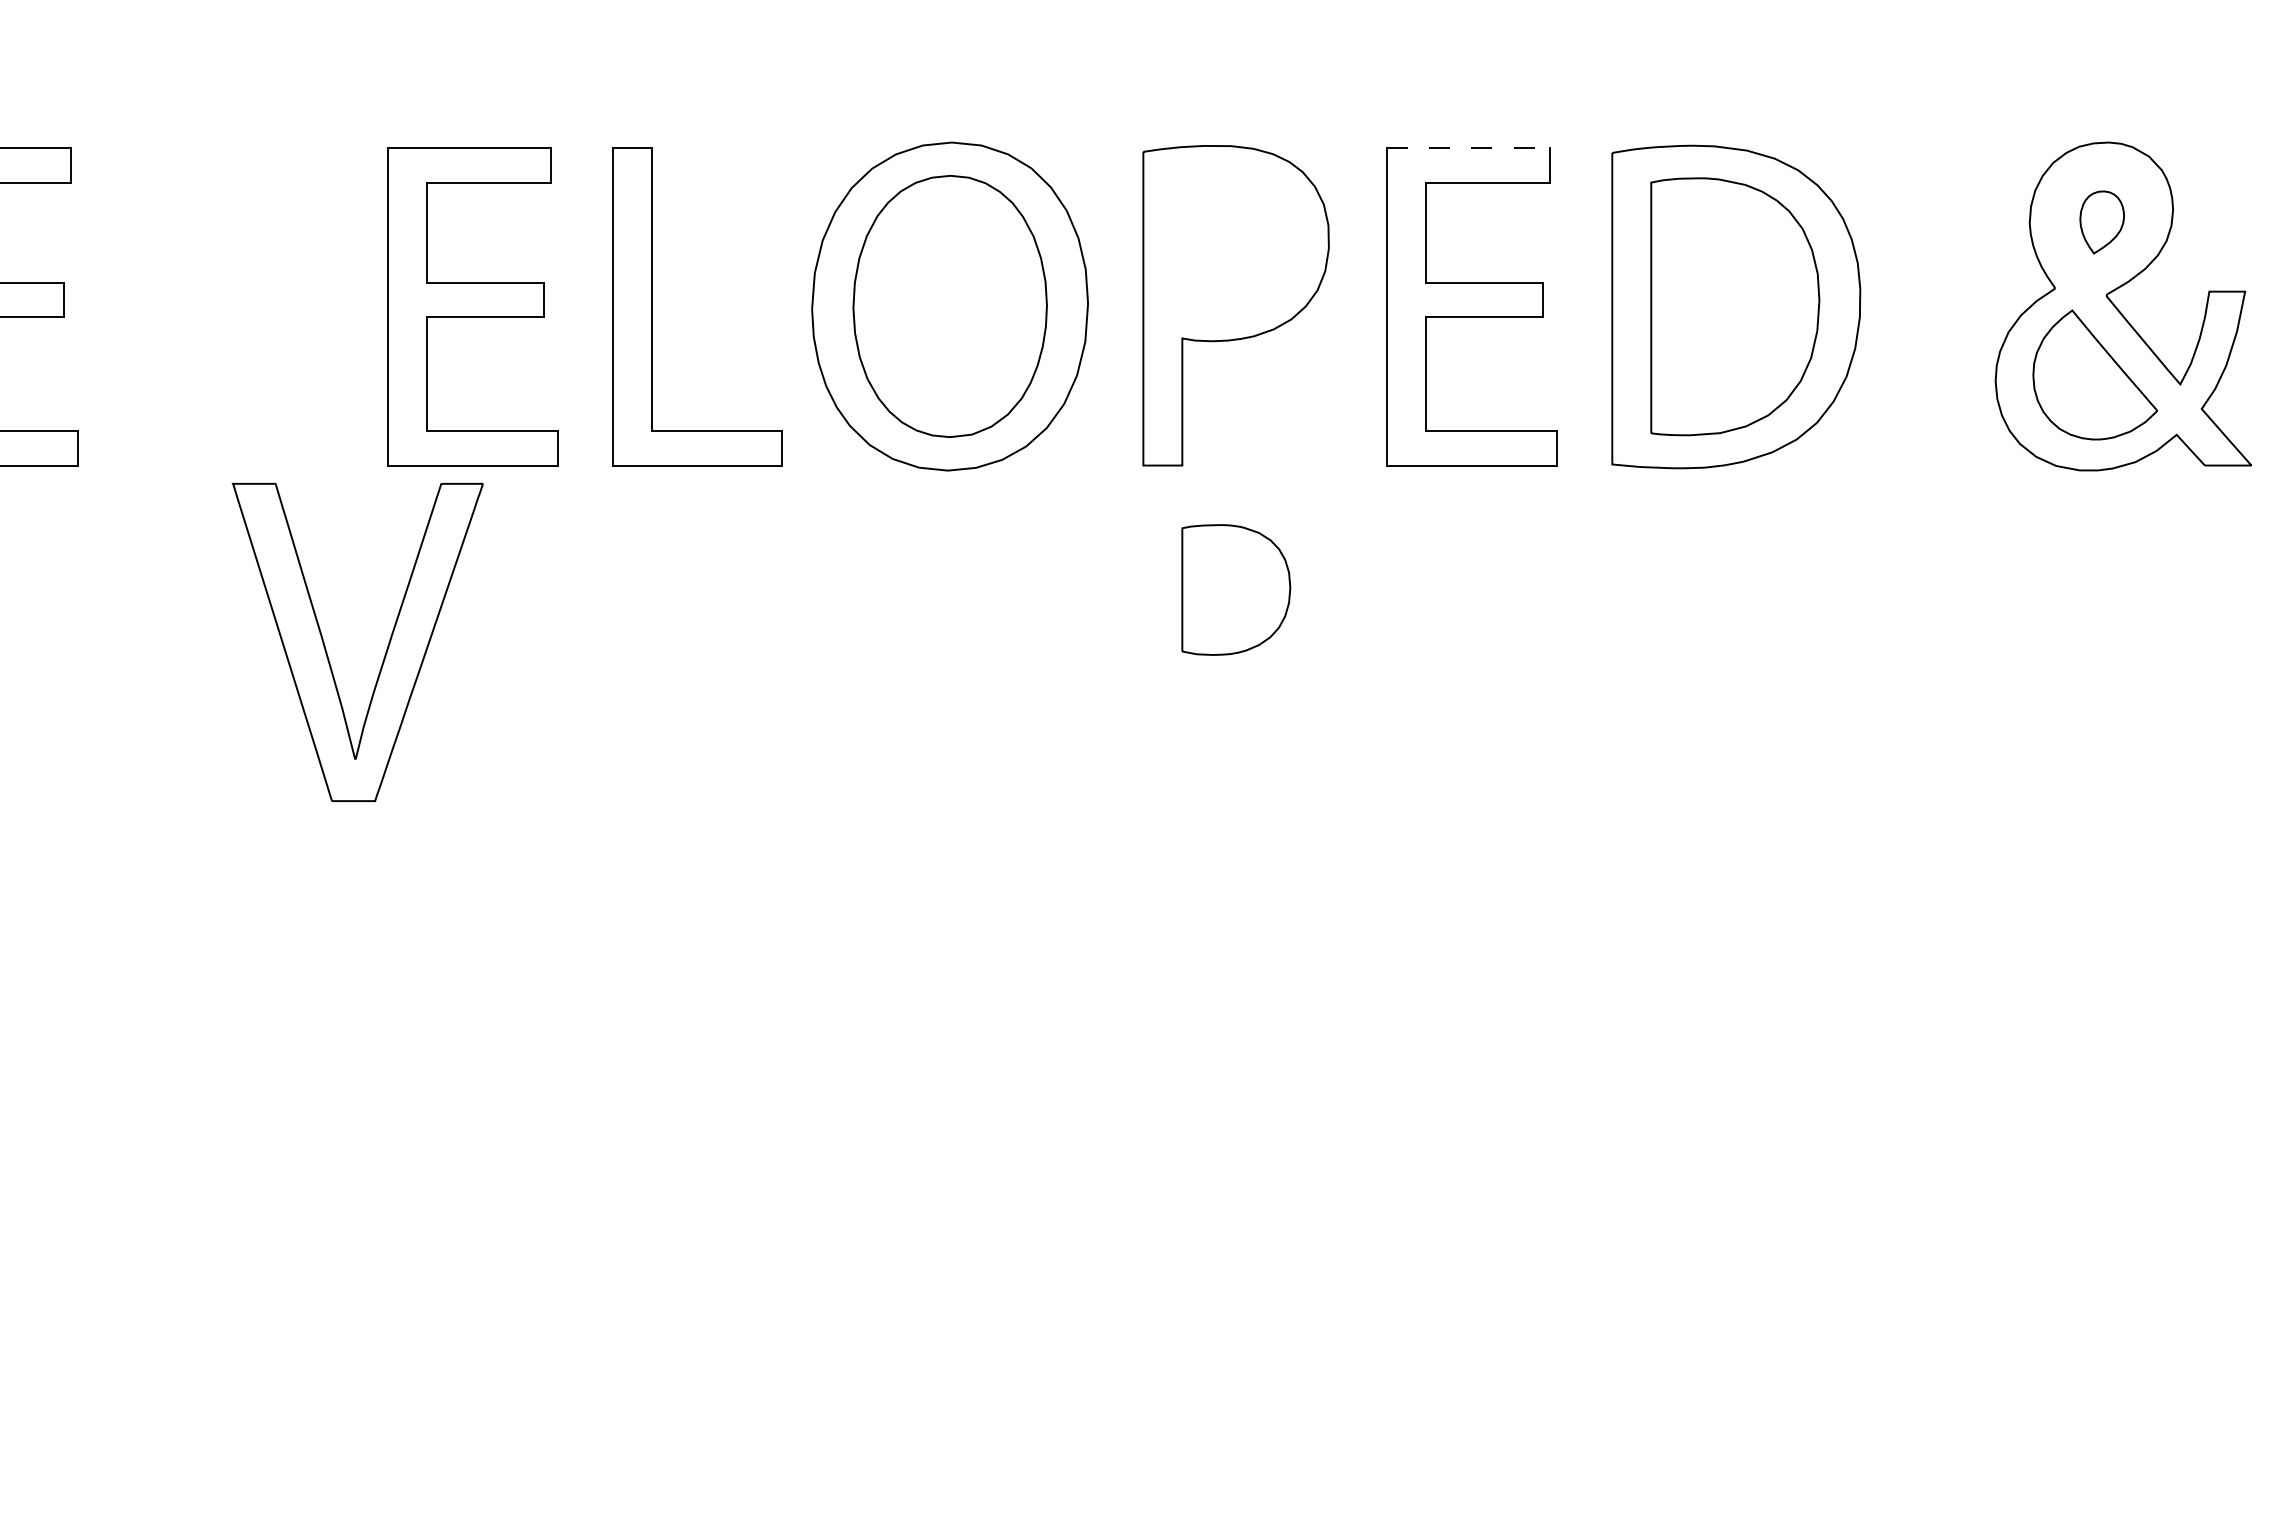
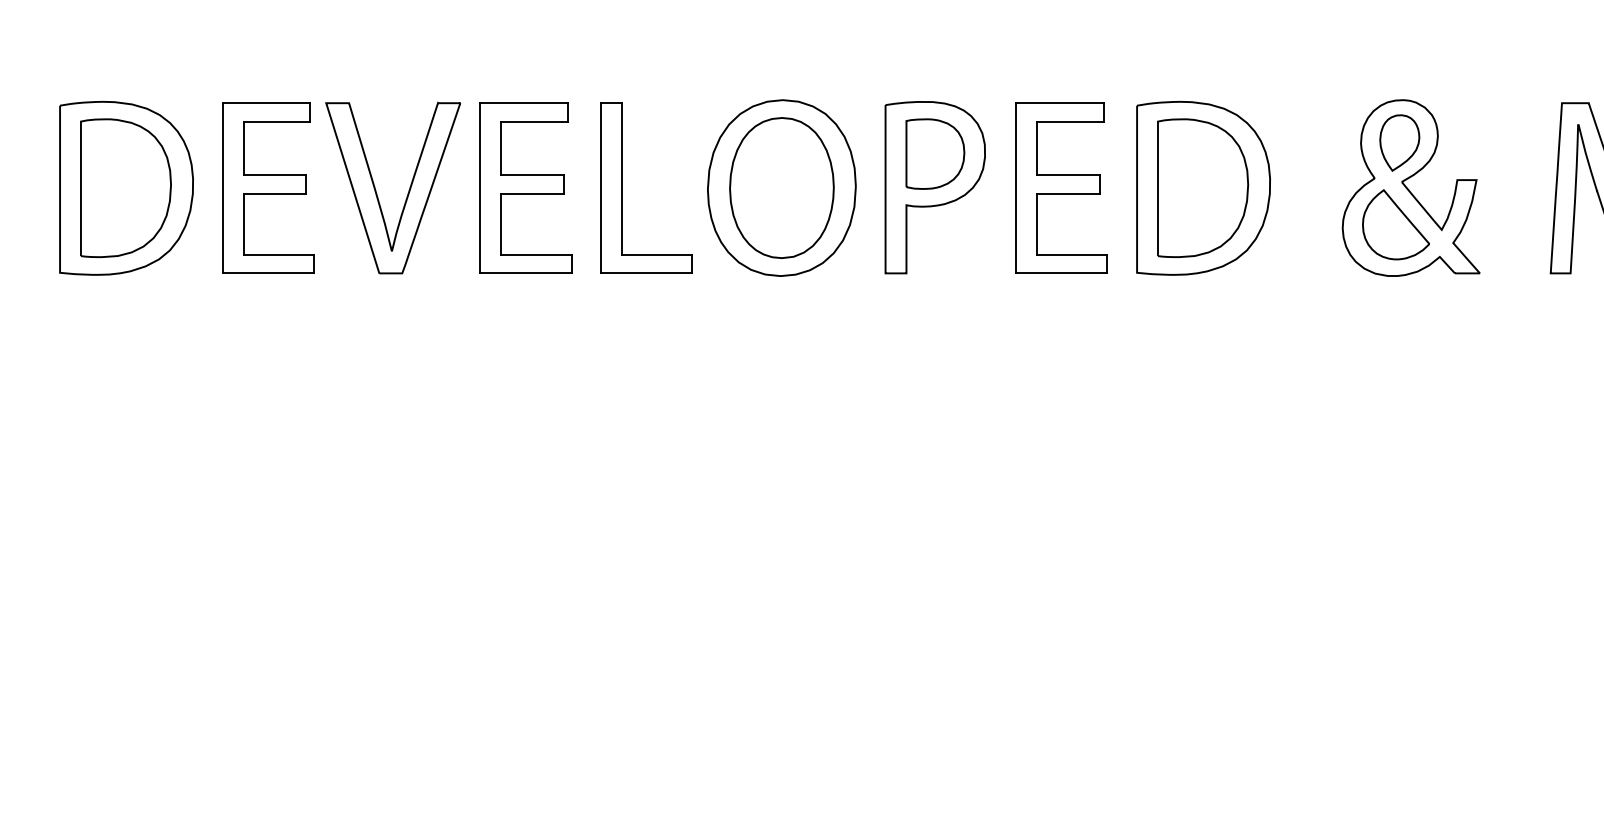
line: (1467, 148) -> (1059, 103), dashed -> solid
part: (2101, 221) -> (1399, 142), size x1.67
part: (1236, 588) -> (935, 153), moved
part: (384, 652) -> (407, 193), moved

